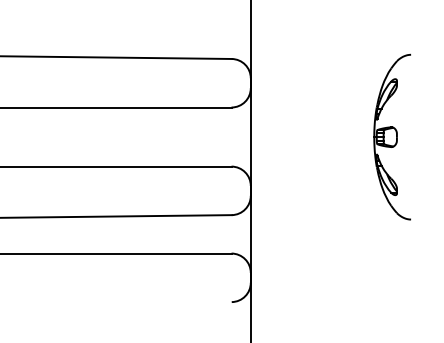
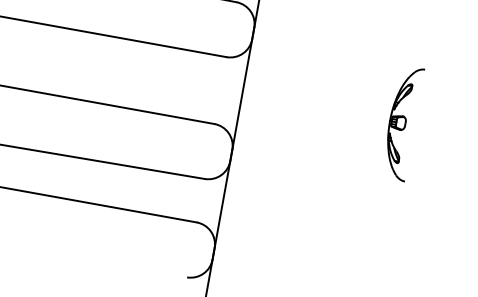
part: (391, 136) -> (401, 122), size x0.6

